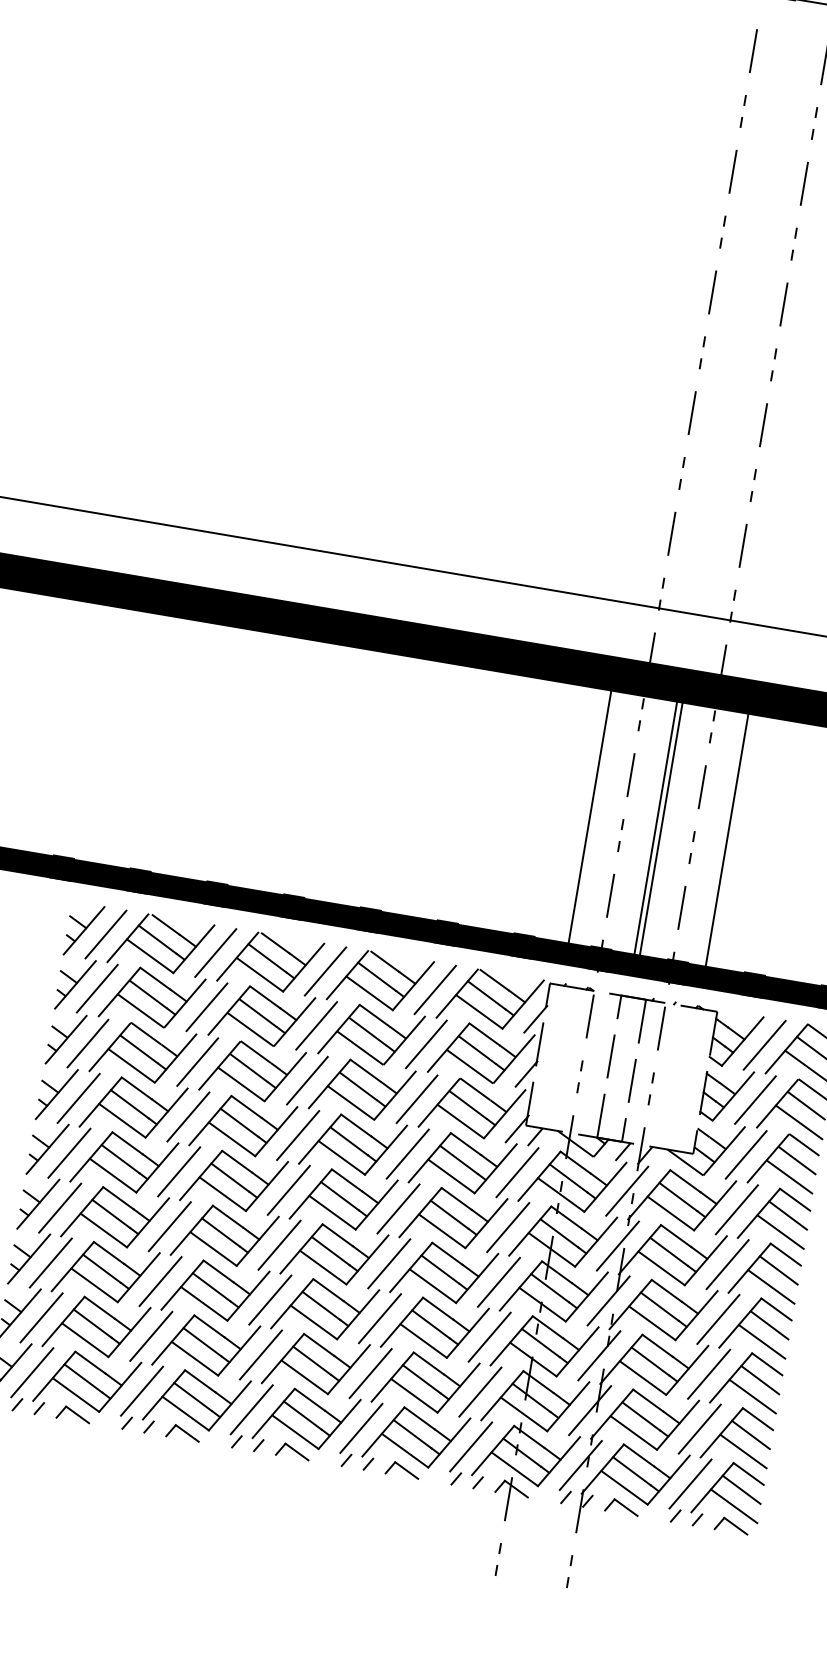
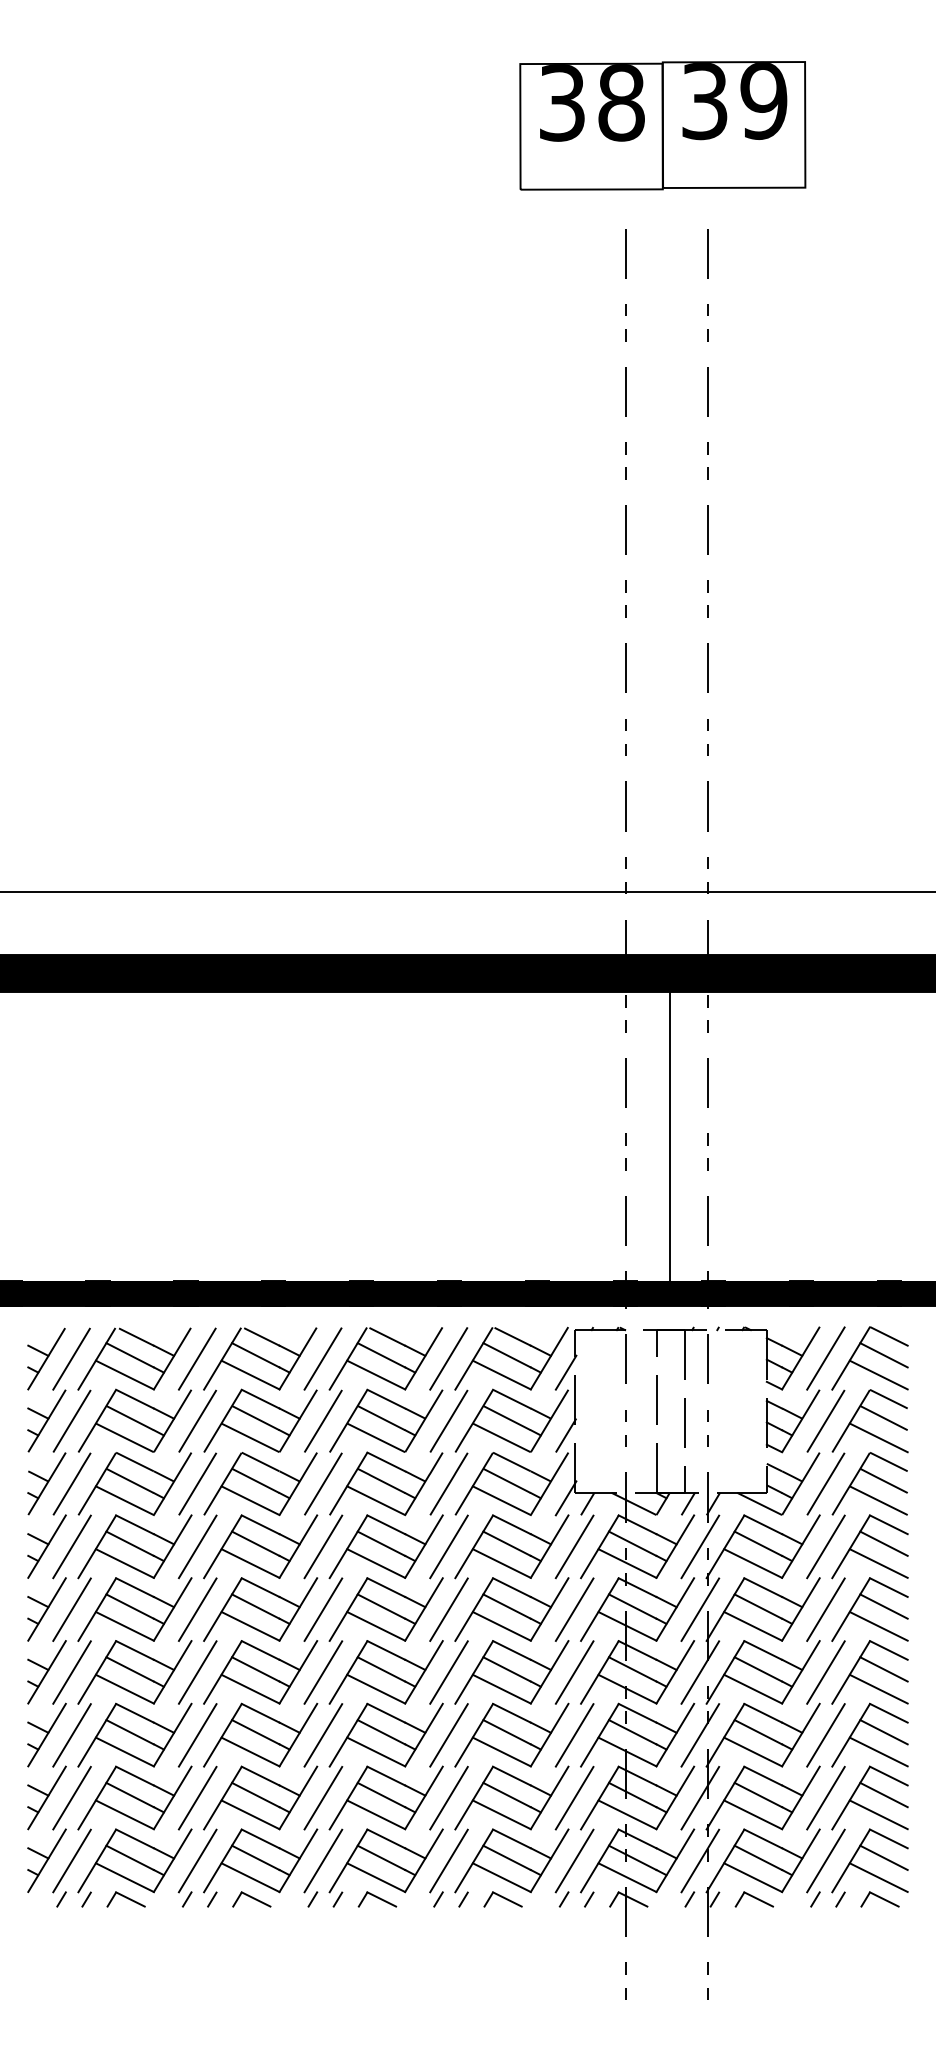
line: (590, 816) -> (588, 1136), removed
line: (655, 827) -> (663, 1136), removed
line: (727, 839) -> (745, 1136), removed

